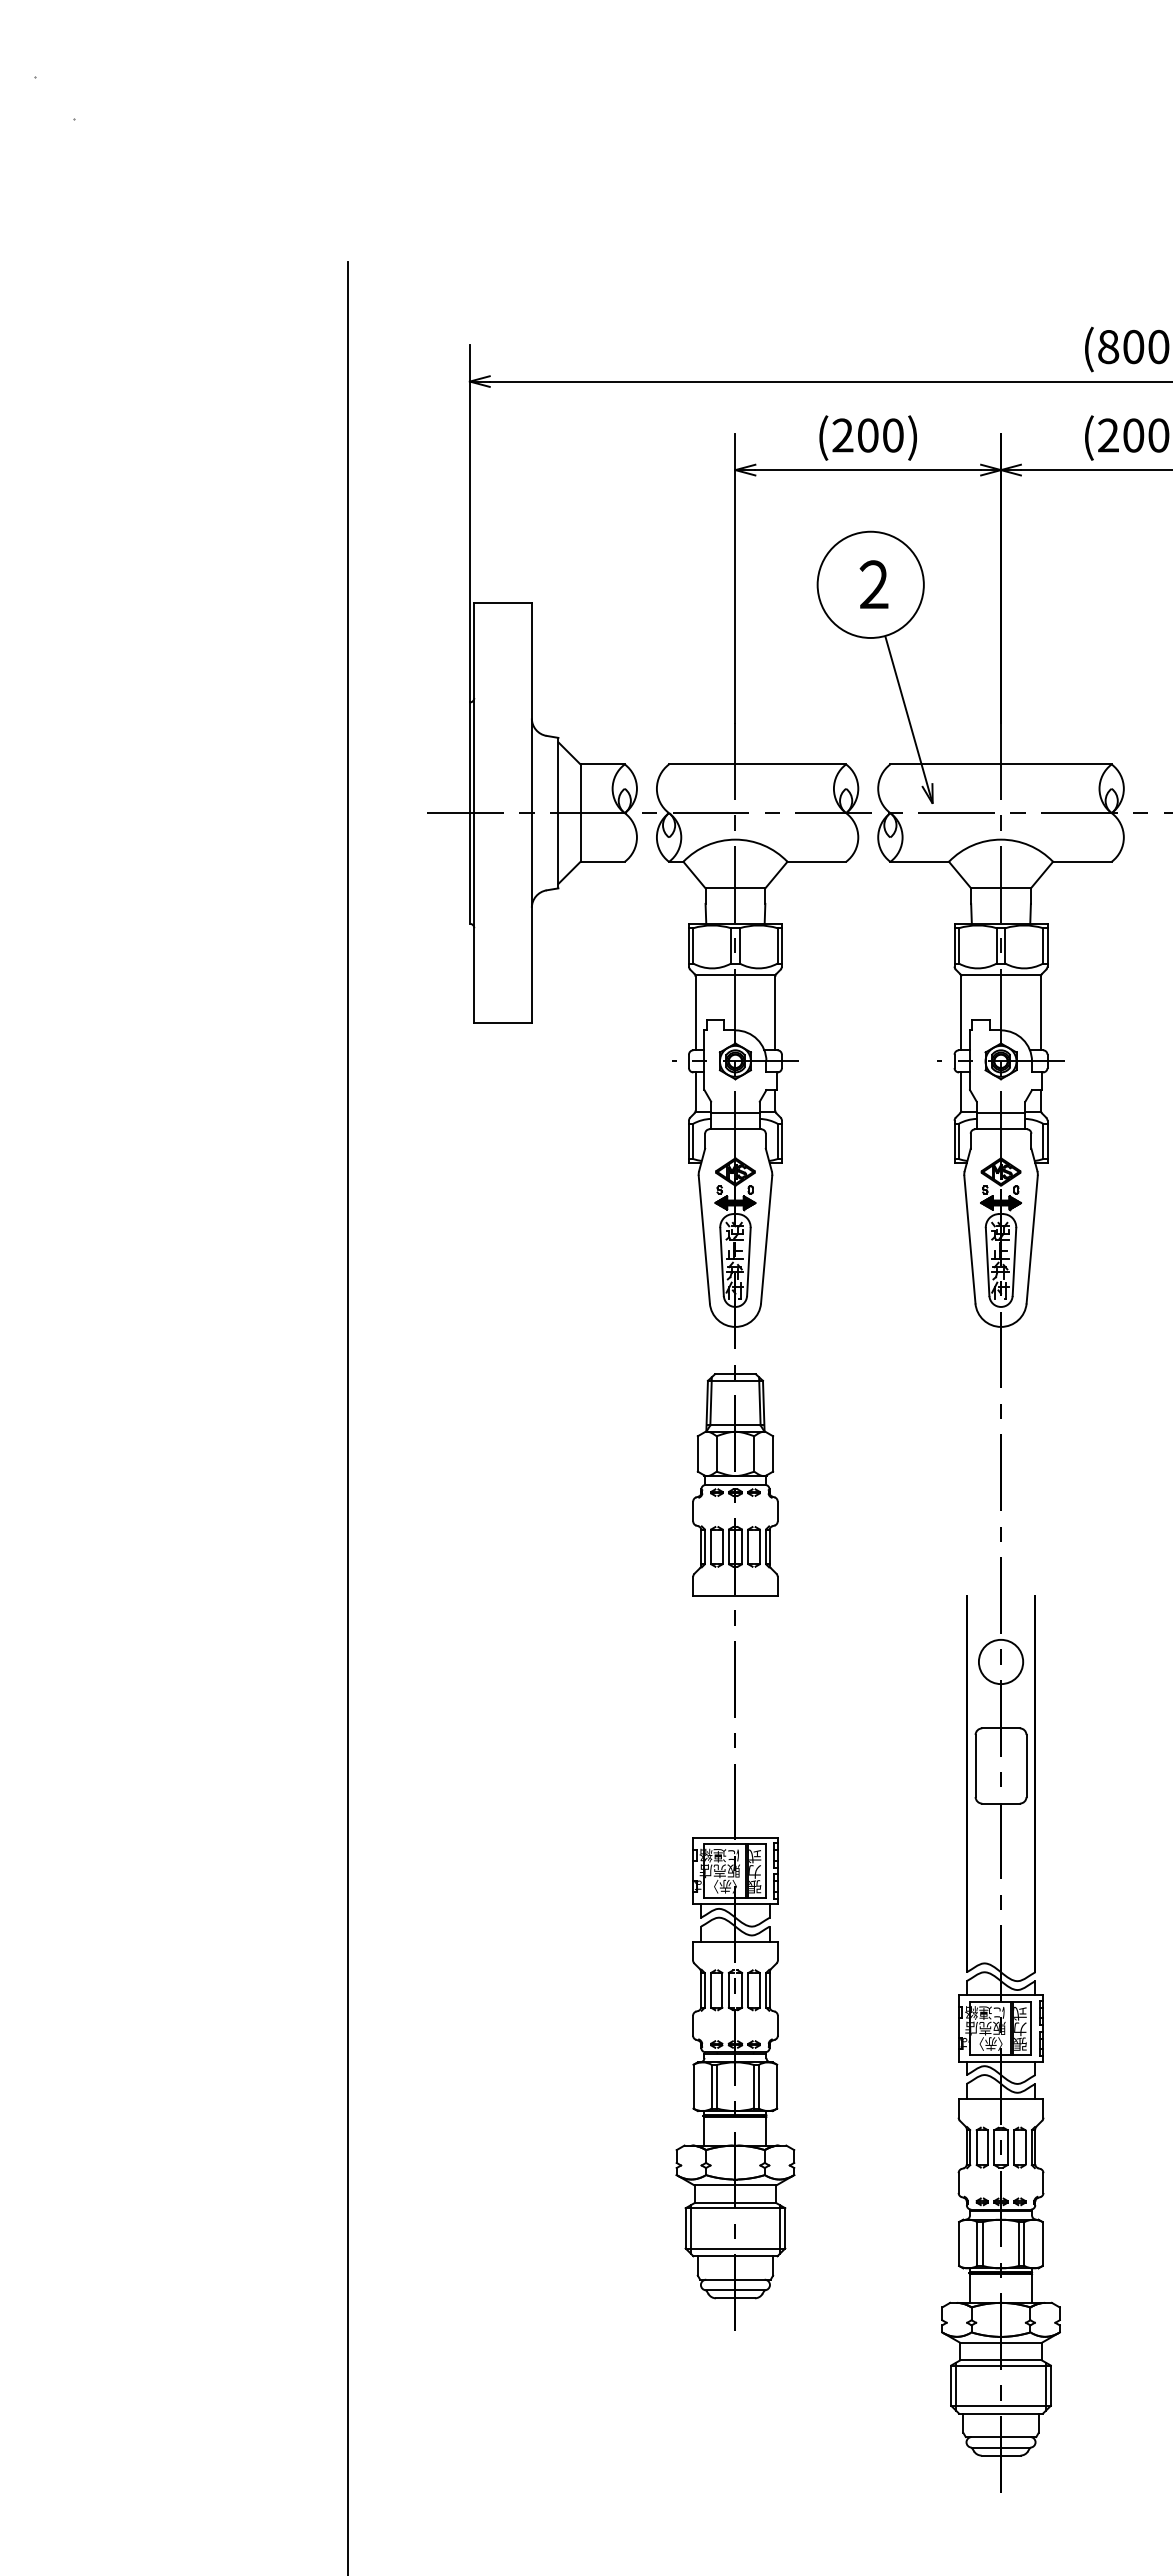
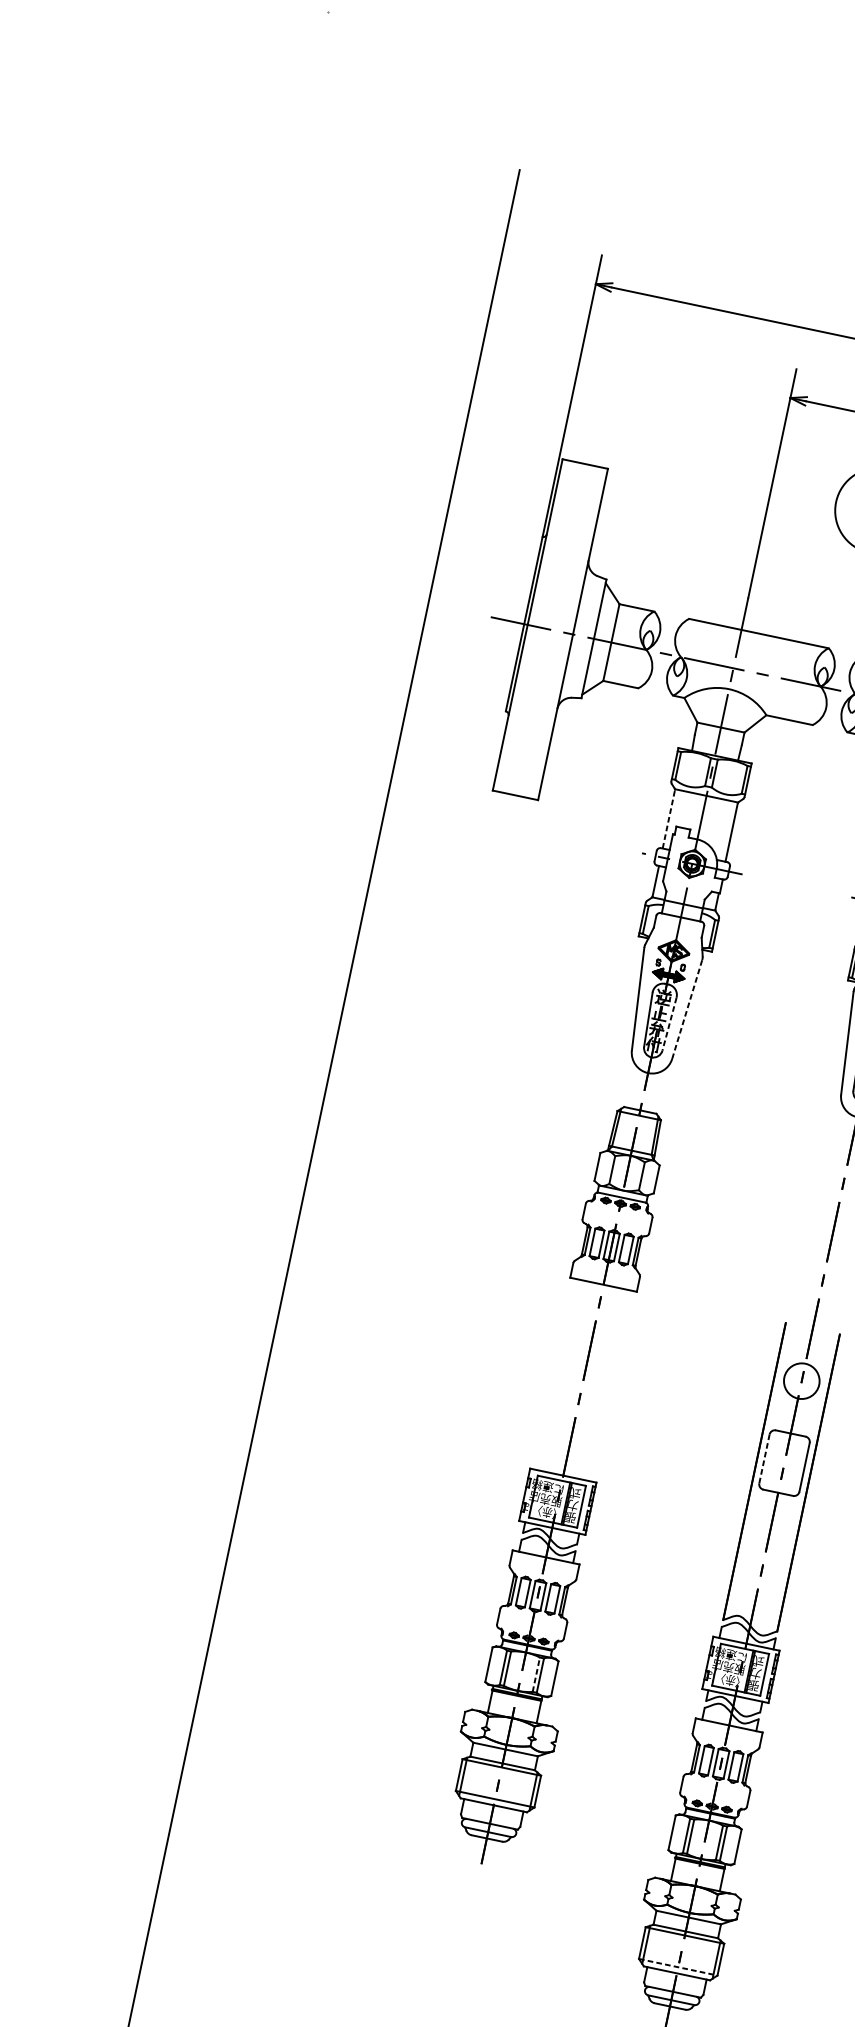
line: (695, 1013) -> (668, 819), solid -> dashed
line: (766, 1239) -> (687, 1009), solid -> dashed
line: (748, 1262) -> (669, 1024), solid -> dashed
line: (975, 1766) -> (764, 1459), solid -> dashed
line: (753, 2086) -> (536, 1674), solid -> dashed
line: (1001, 2405) -> (678, 1967), solid -> dashed

